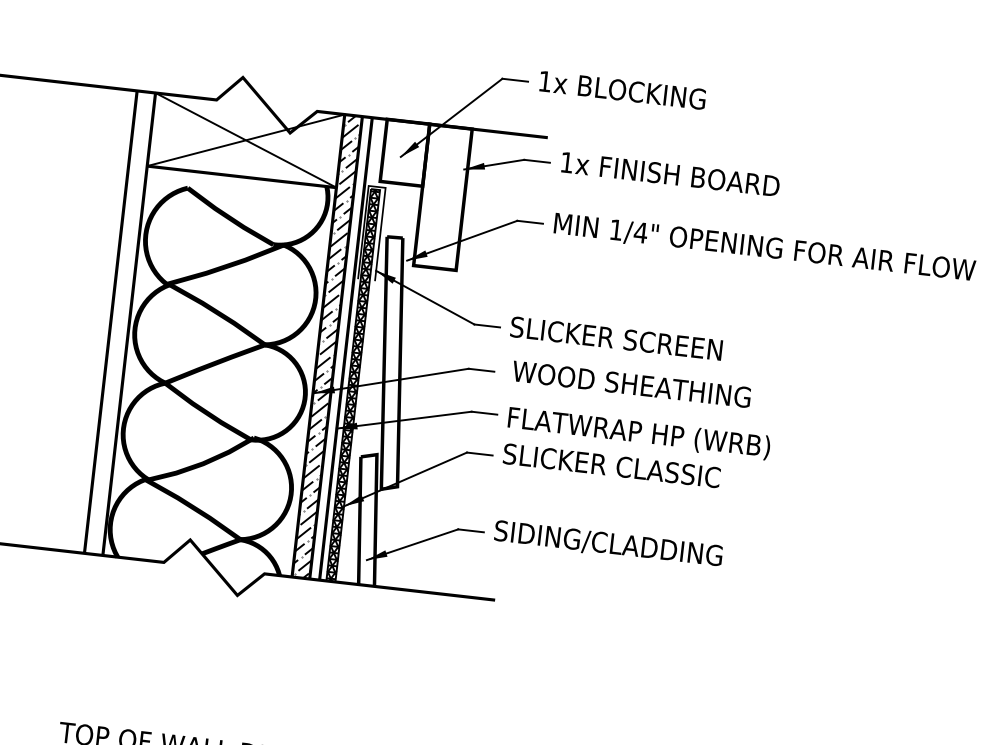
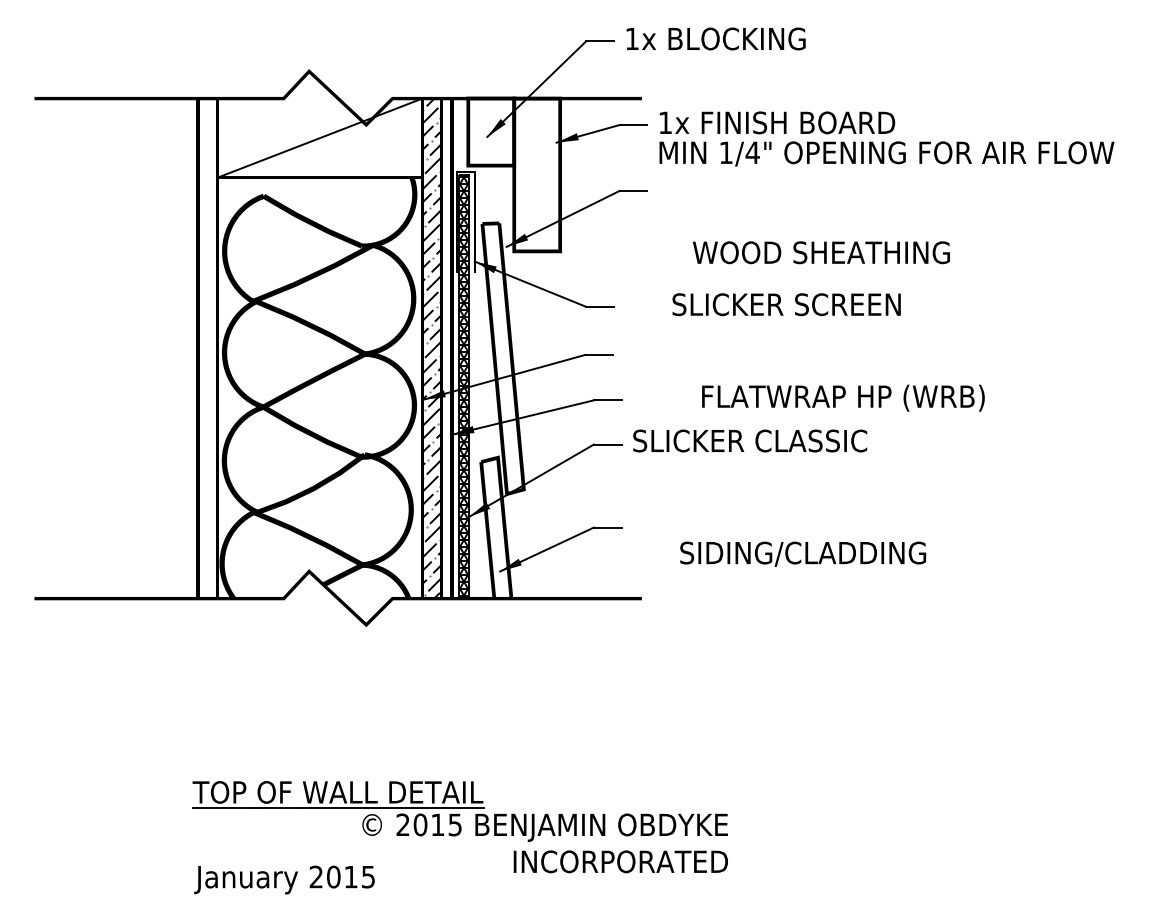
line: (245, 139) -> (319, 137), removed
text: (764, 247) -> (886, 153), moved
text: (616, 338) -> (786, 304), moved
text: (631, 384) -> (821, 252), moved
text: (639, 432) -> (843, 397), moved
text: (608, 543) -> (803, 553), moved

